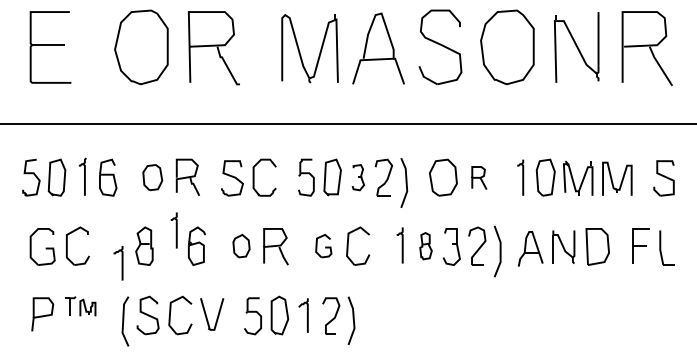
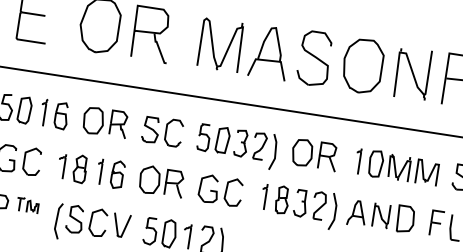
part: (152, 177) -> (93, 120), size x1.43
part: (358, 177) -> (241, 143), size x1.43
part: (479, 177) -> (328, 156), size x1.67
part: (173, 230) -> (98, 171), moved
part: (241, 245) -> (149, 179), size x1.67
part: (323, 245) -> (208, 188), size x1.67
part: (425, 245) -> (282, 199), size x1.43
part: (118, 263) -> (61, 166), moved

